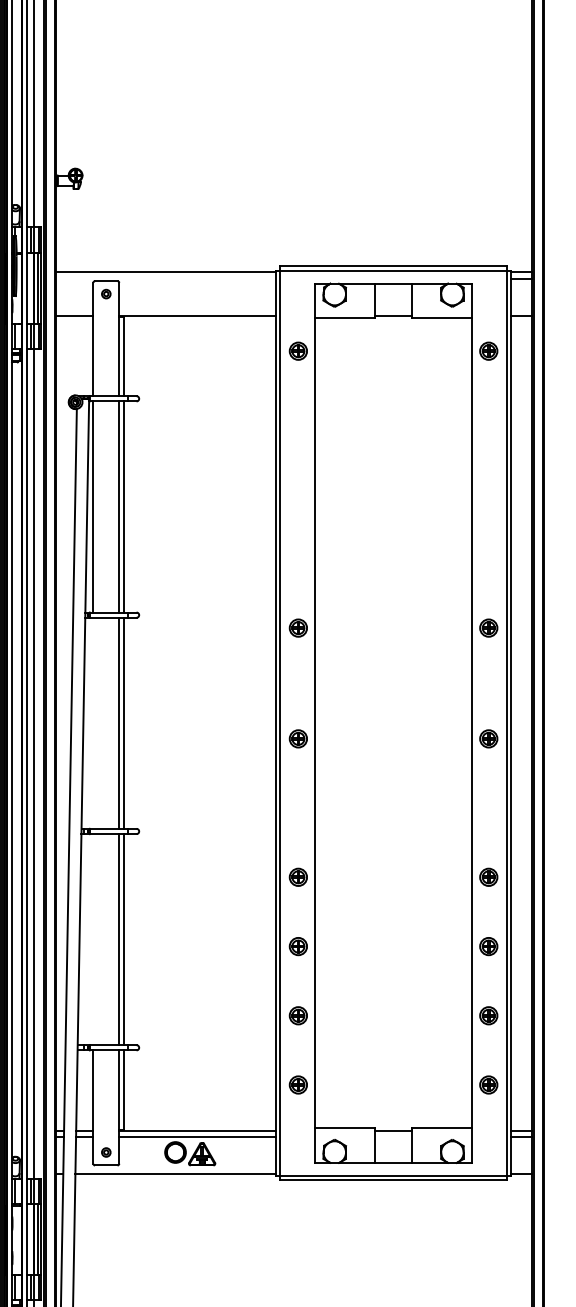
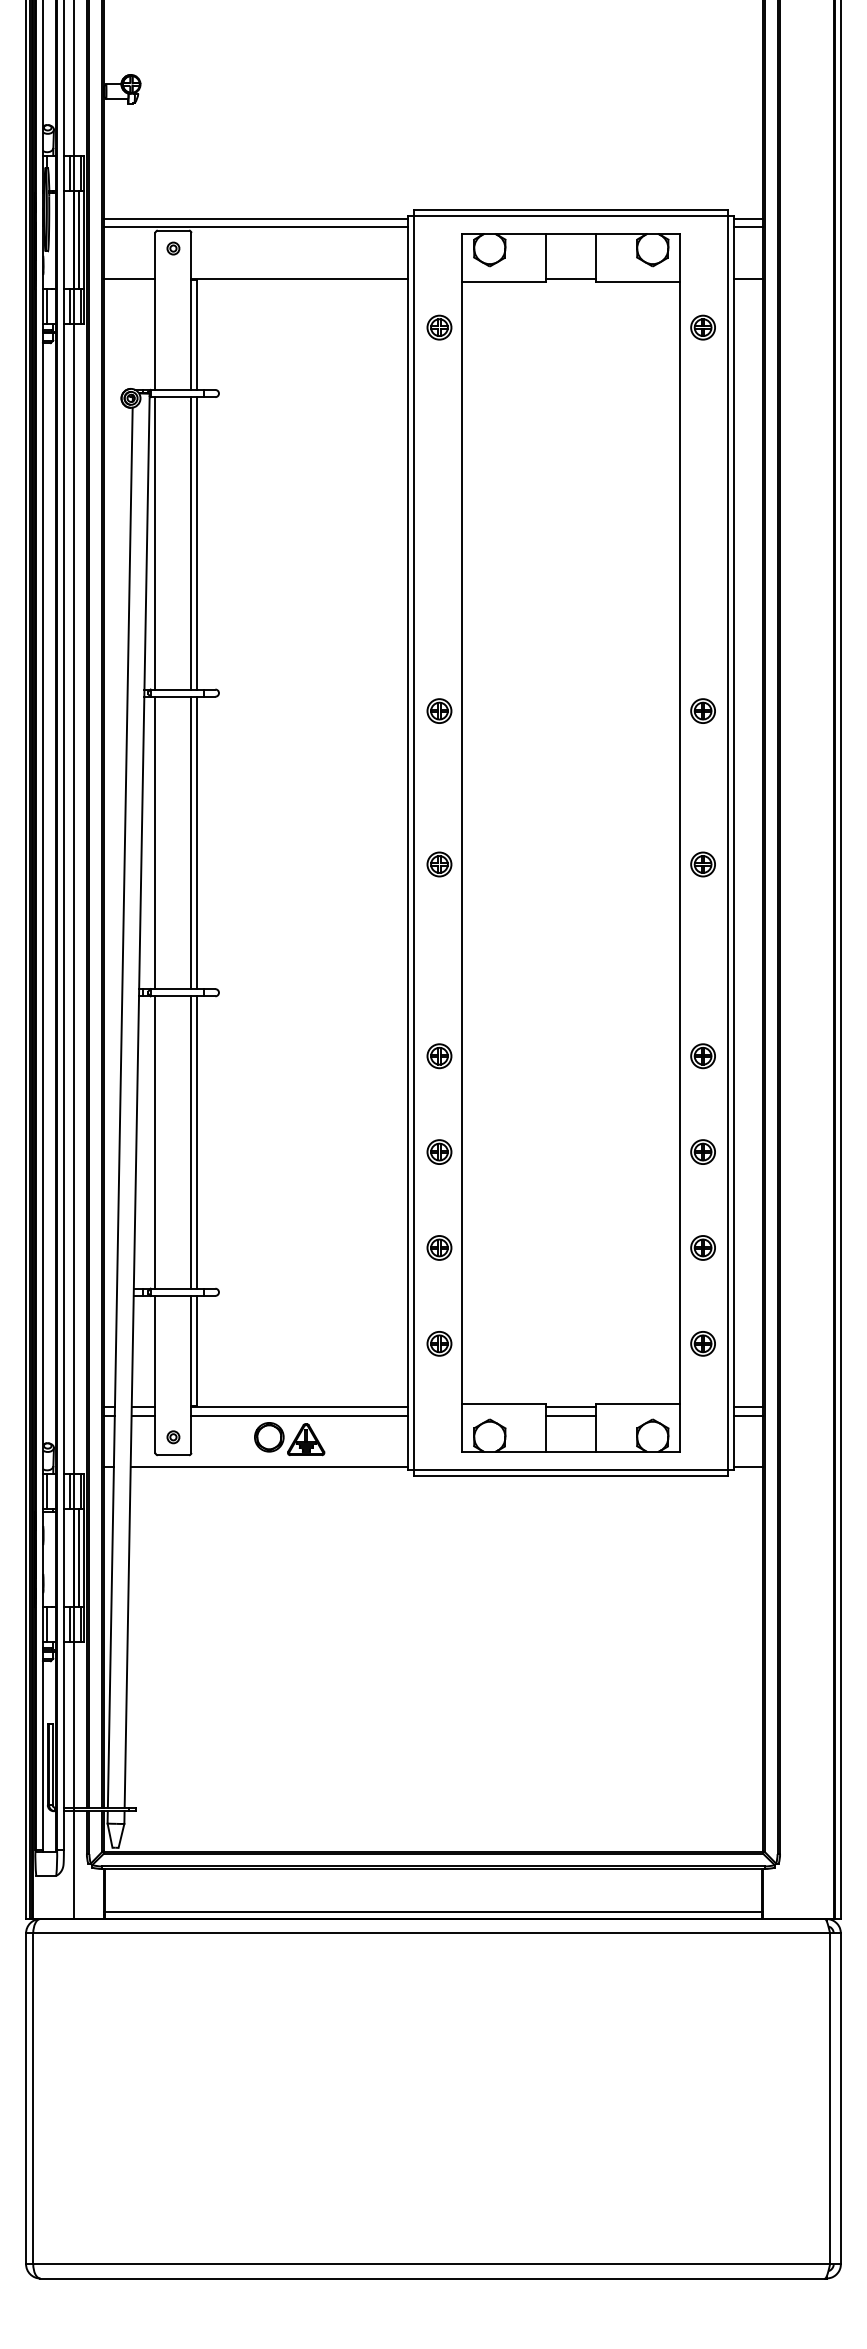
line: (165, 278) -> (255, 227), added
line: (93, 722) -> (155, 842), added
line: (93, 939) -> (155, 1142), added
line: (393, 1136) -> (571, 1415), added

